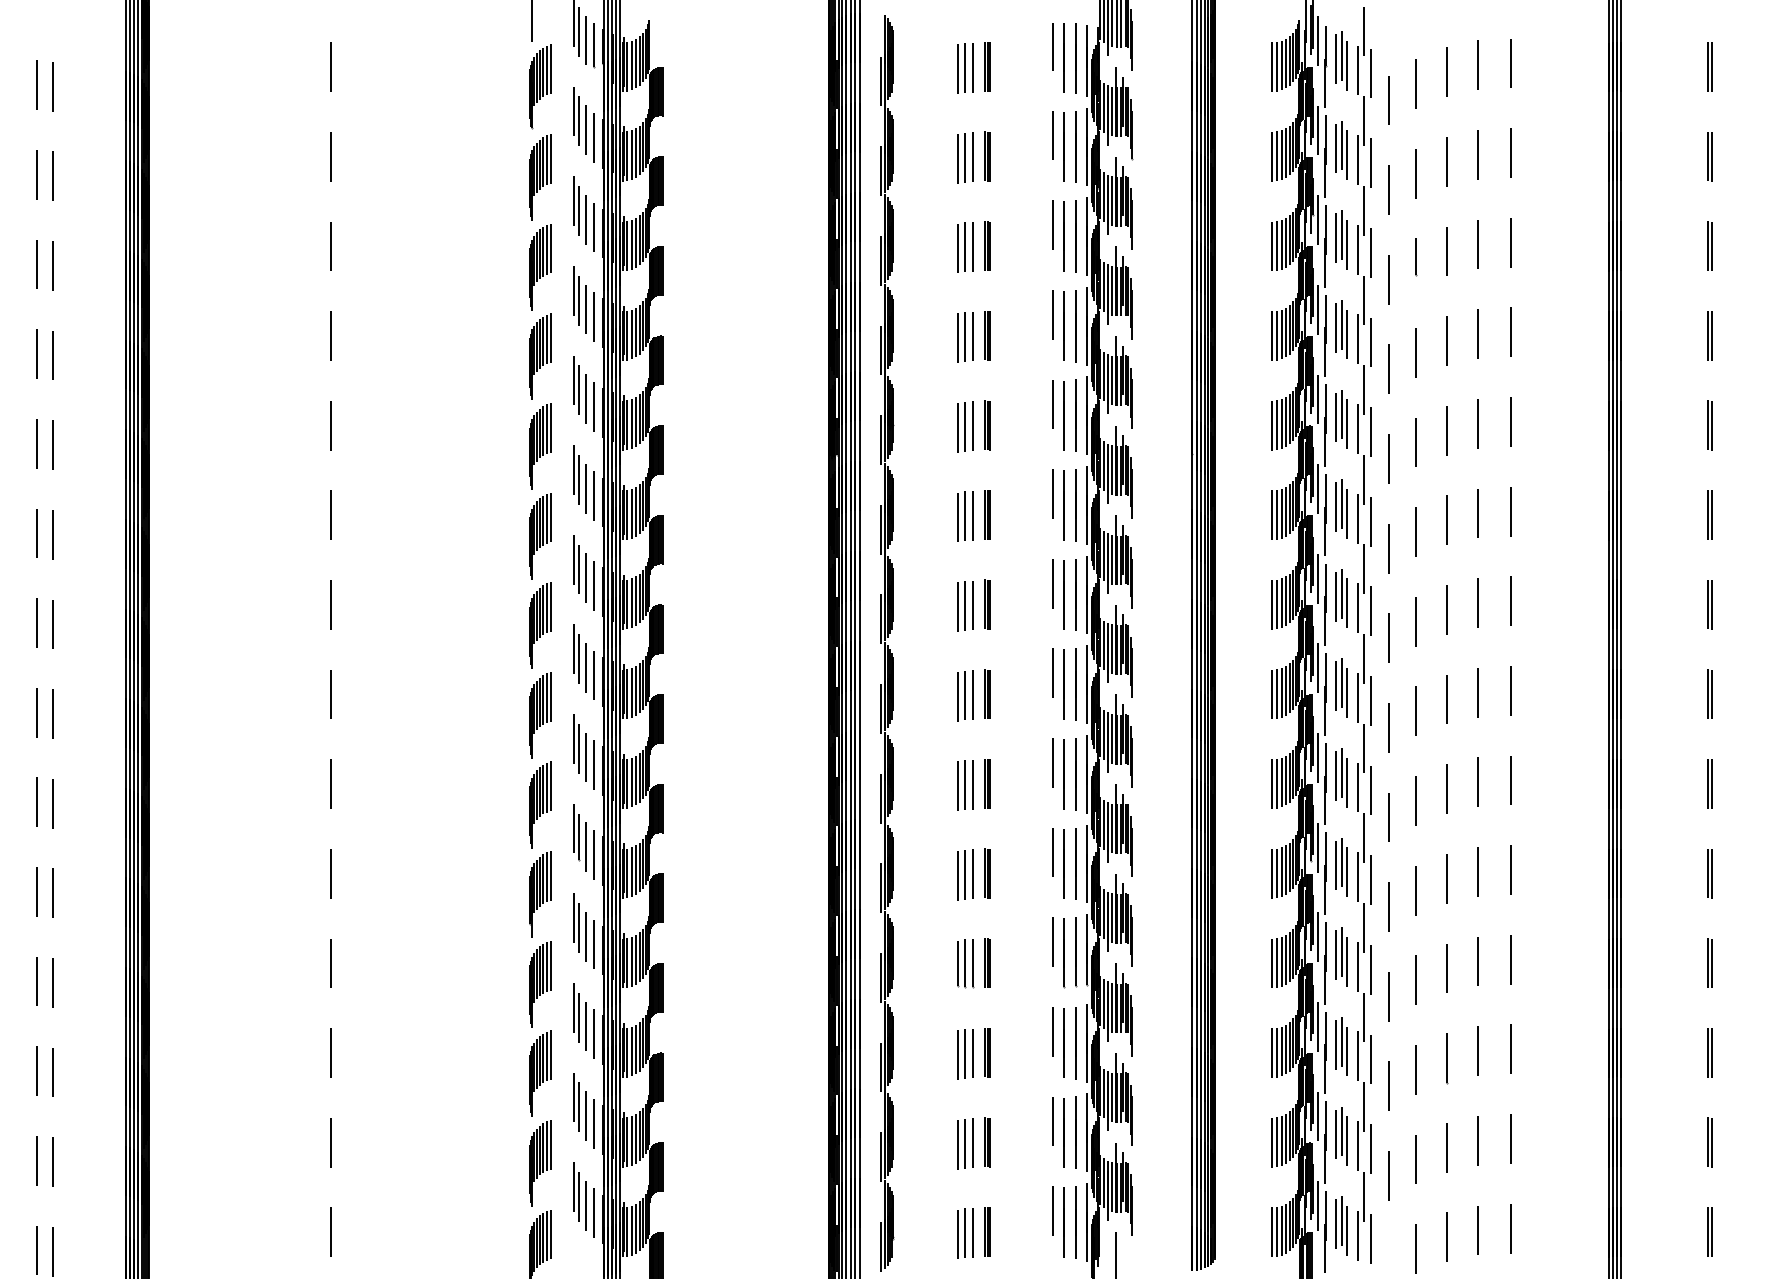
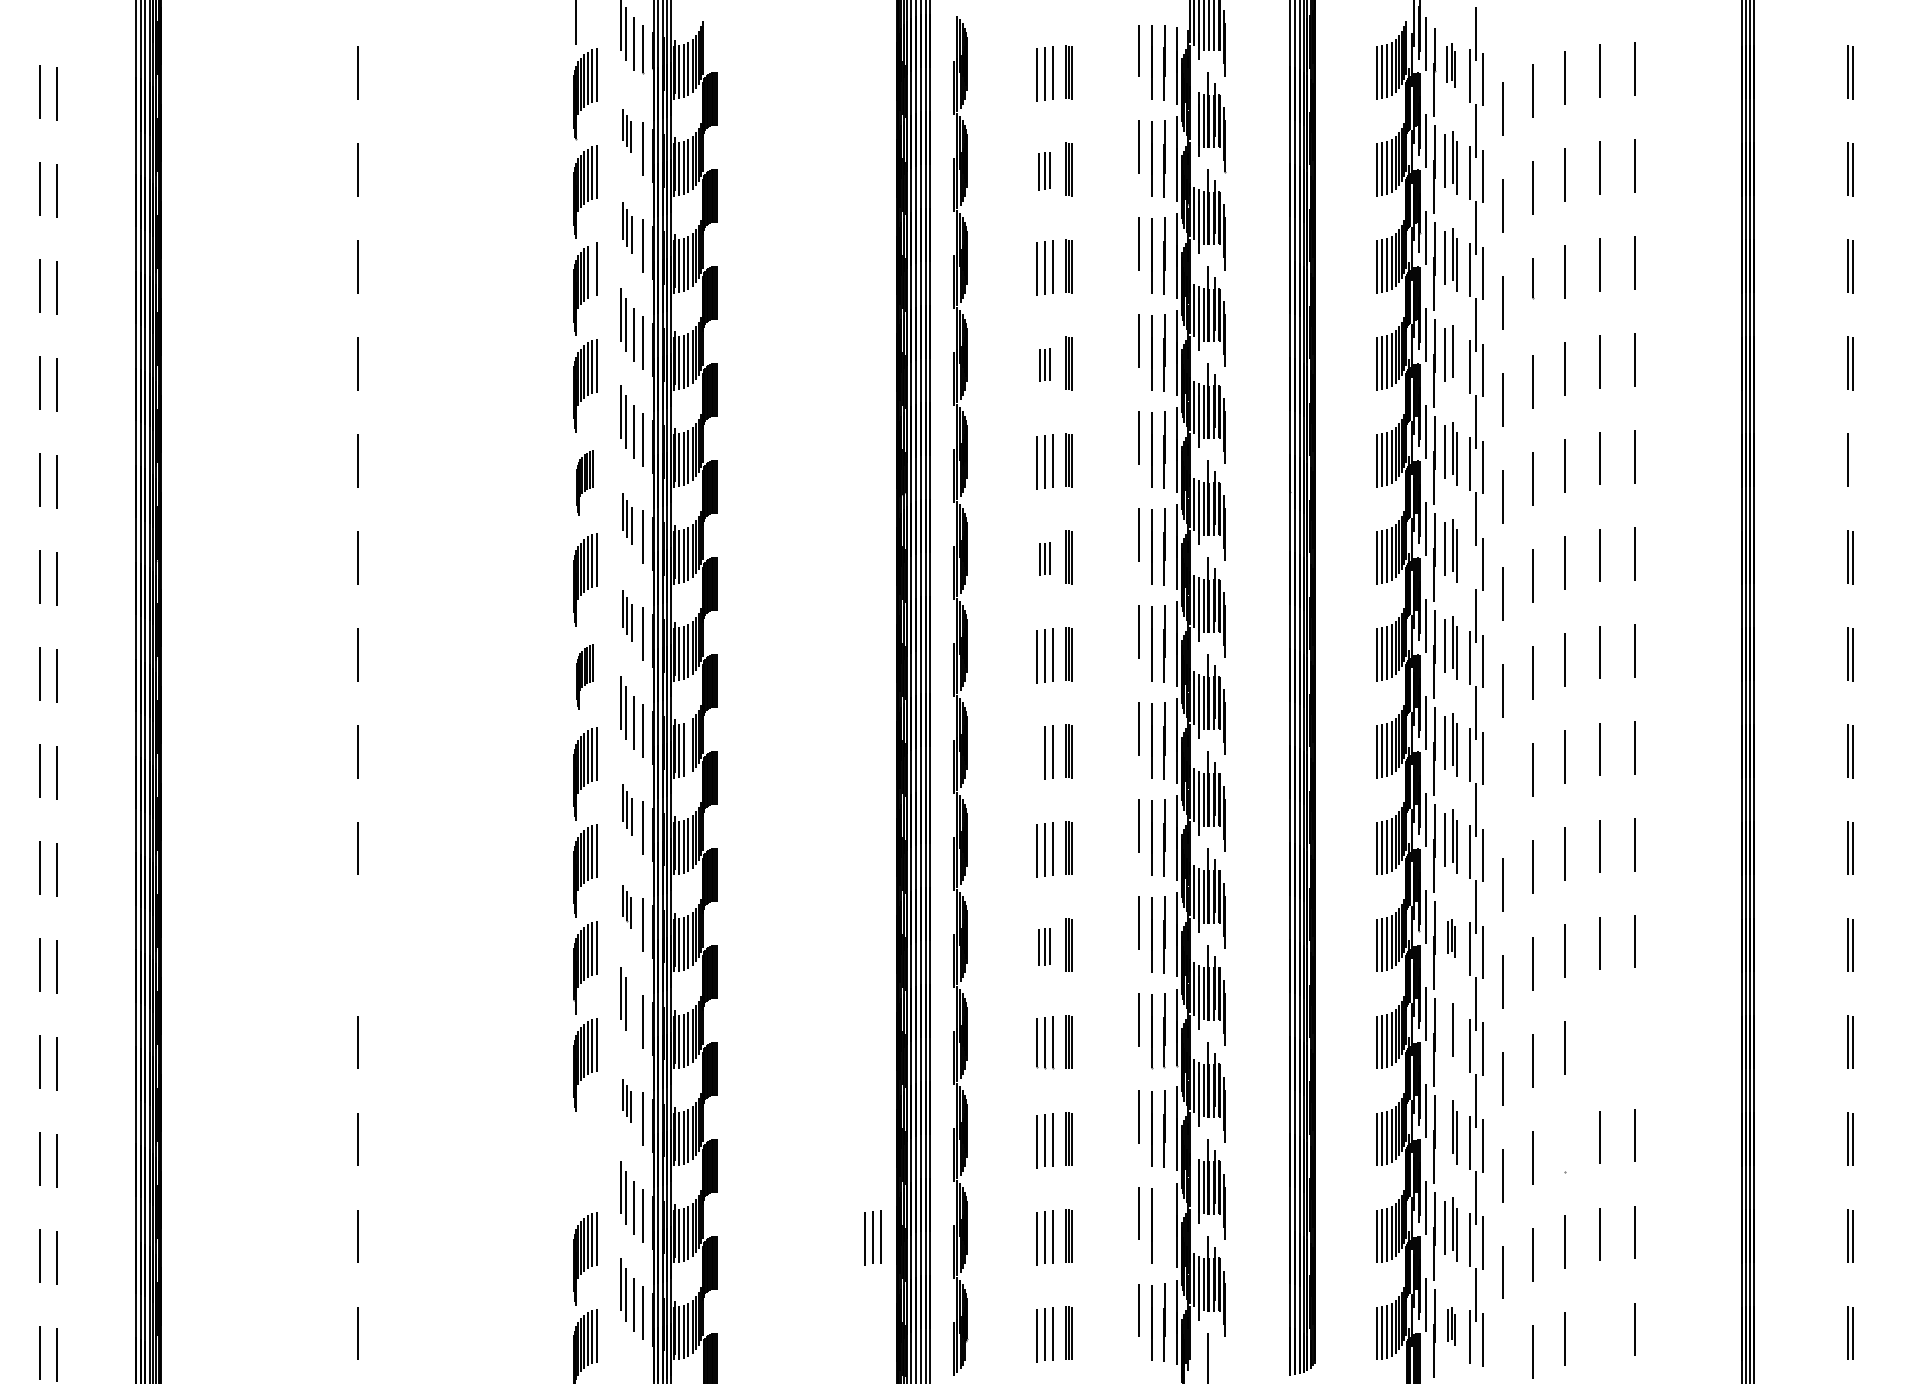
part: (1340, 60) -> (1450, 65), size x0.7
line: (1103, 107) -> (1194, 116), removed
part: (579, 120) -> (627, 130), size x0.6
part: (965, 157) -> (1044, 170), size x0.7
part: (579, 210) -> (627, 227), size x0.7
line: (547, 249) -> (592, 270), removed
line: (1346, 334) -> (1457, 361), removed
part: (965, 336) -> (1044, 364), size x0.6
line: (1711, 425) -> (1852, 460), removed
part: (541, 445) -> (585, 482), size x0.7
part: (579, 479) -> (627, 518), size x0.7
part: (965, 516) -> (1044, 558), size x0.6
line: (1357, 518) -> (1469, 561), removed
part: (579, 568) -> (627, 615), size x0.7
part: (541, 625) -> (585, 676), size x0.7
line: (636, 690) -> (688, 747), removed
line: (957, 696) -> (1036, 753), removed
line: (1388, 727) -> (1502, 787), removed
part: (579, 748) -> (627, 809), size x0.7
part: (579, 837) -> (627, 906), size x0.6
part: (1340, 867) -> (1450, 938), size x0.6
line: (330, 873) -> (357, 945), removed
part: (965, 874) -> (1044, 946), size x0.7
line: (585, 936) -> (633, 1013), removed
line: (1335, 955) -> (1445, 1033), removed
line: (1510, 959) -> (1634, 1038), removed
line: (1346, 961) -> (1457, 1040), removed
line: (1478, 961) -> (1599, 1040), removed
part: (579, 1016) -> (627, 1100), size x0.6
line: (1335, 1044) -> (1445, 1130), removed
line: (1446, 1057) -> (1565, 1144), removed
part: (541, 1073) -> (585, 1161), removed
line: (1103, 1093) -> (1194, 1183), removed
line: (1076, 1132) -> (1164, 1225), removed
part: (806, 1143) -> (872, 1237), added
part: (1340, 1225) -> (1450, 1326), size x0.6
line: (1478, 1230) -> (1599, 1331), removed

